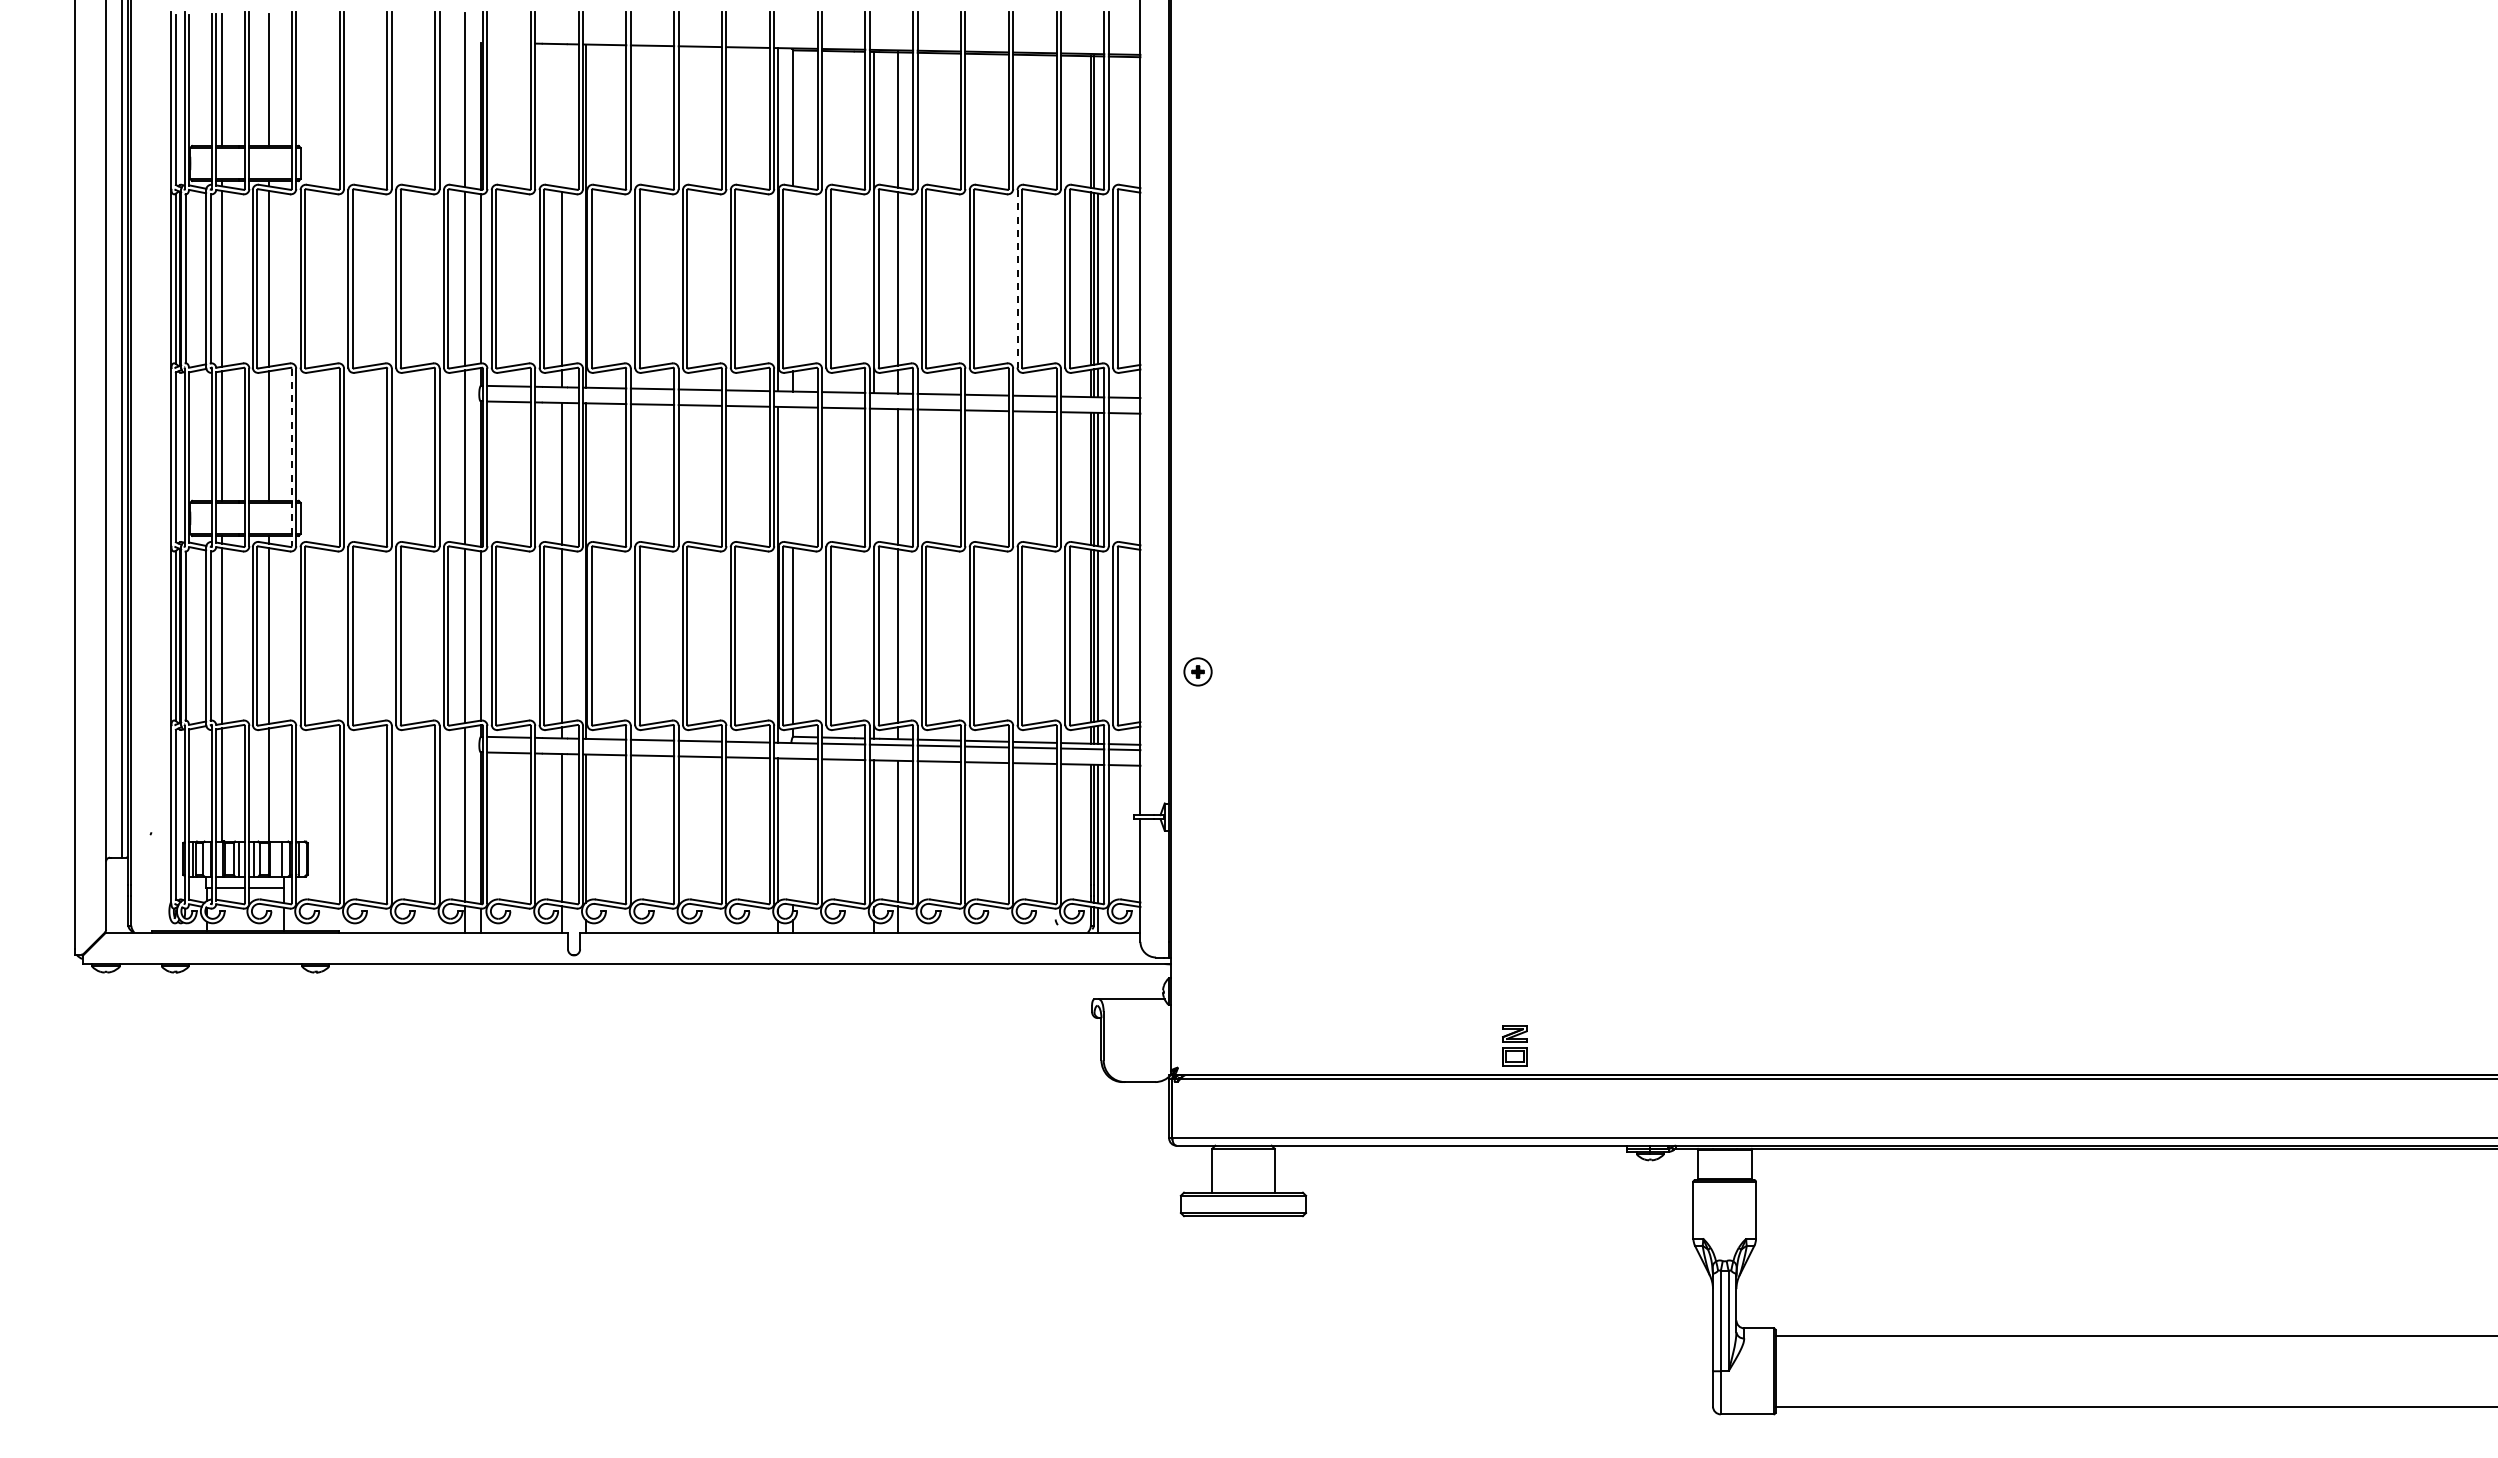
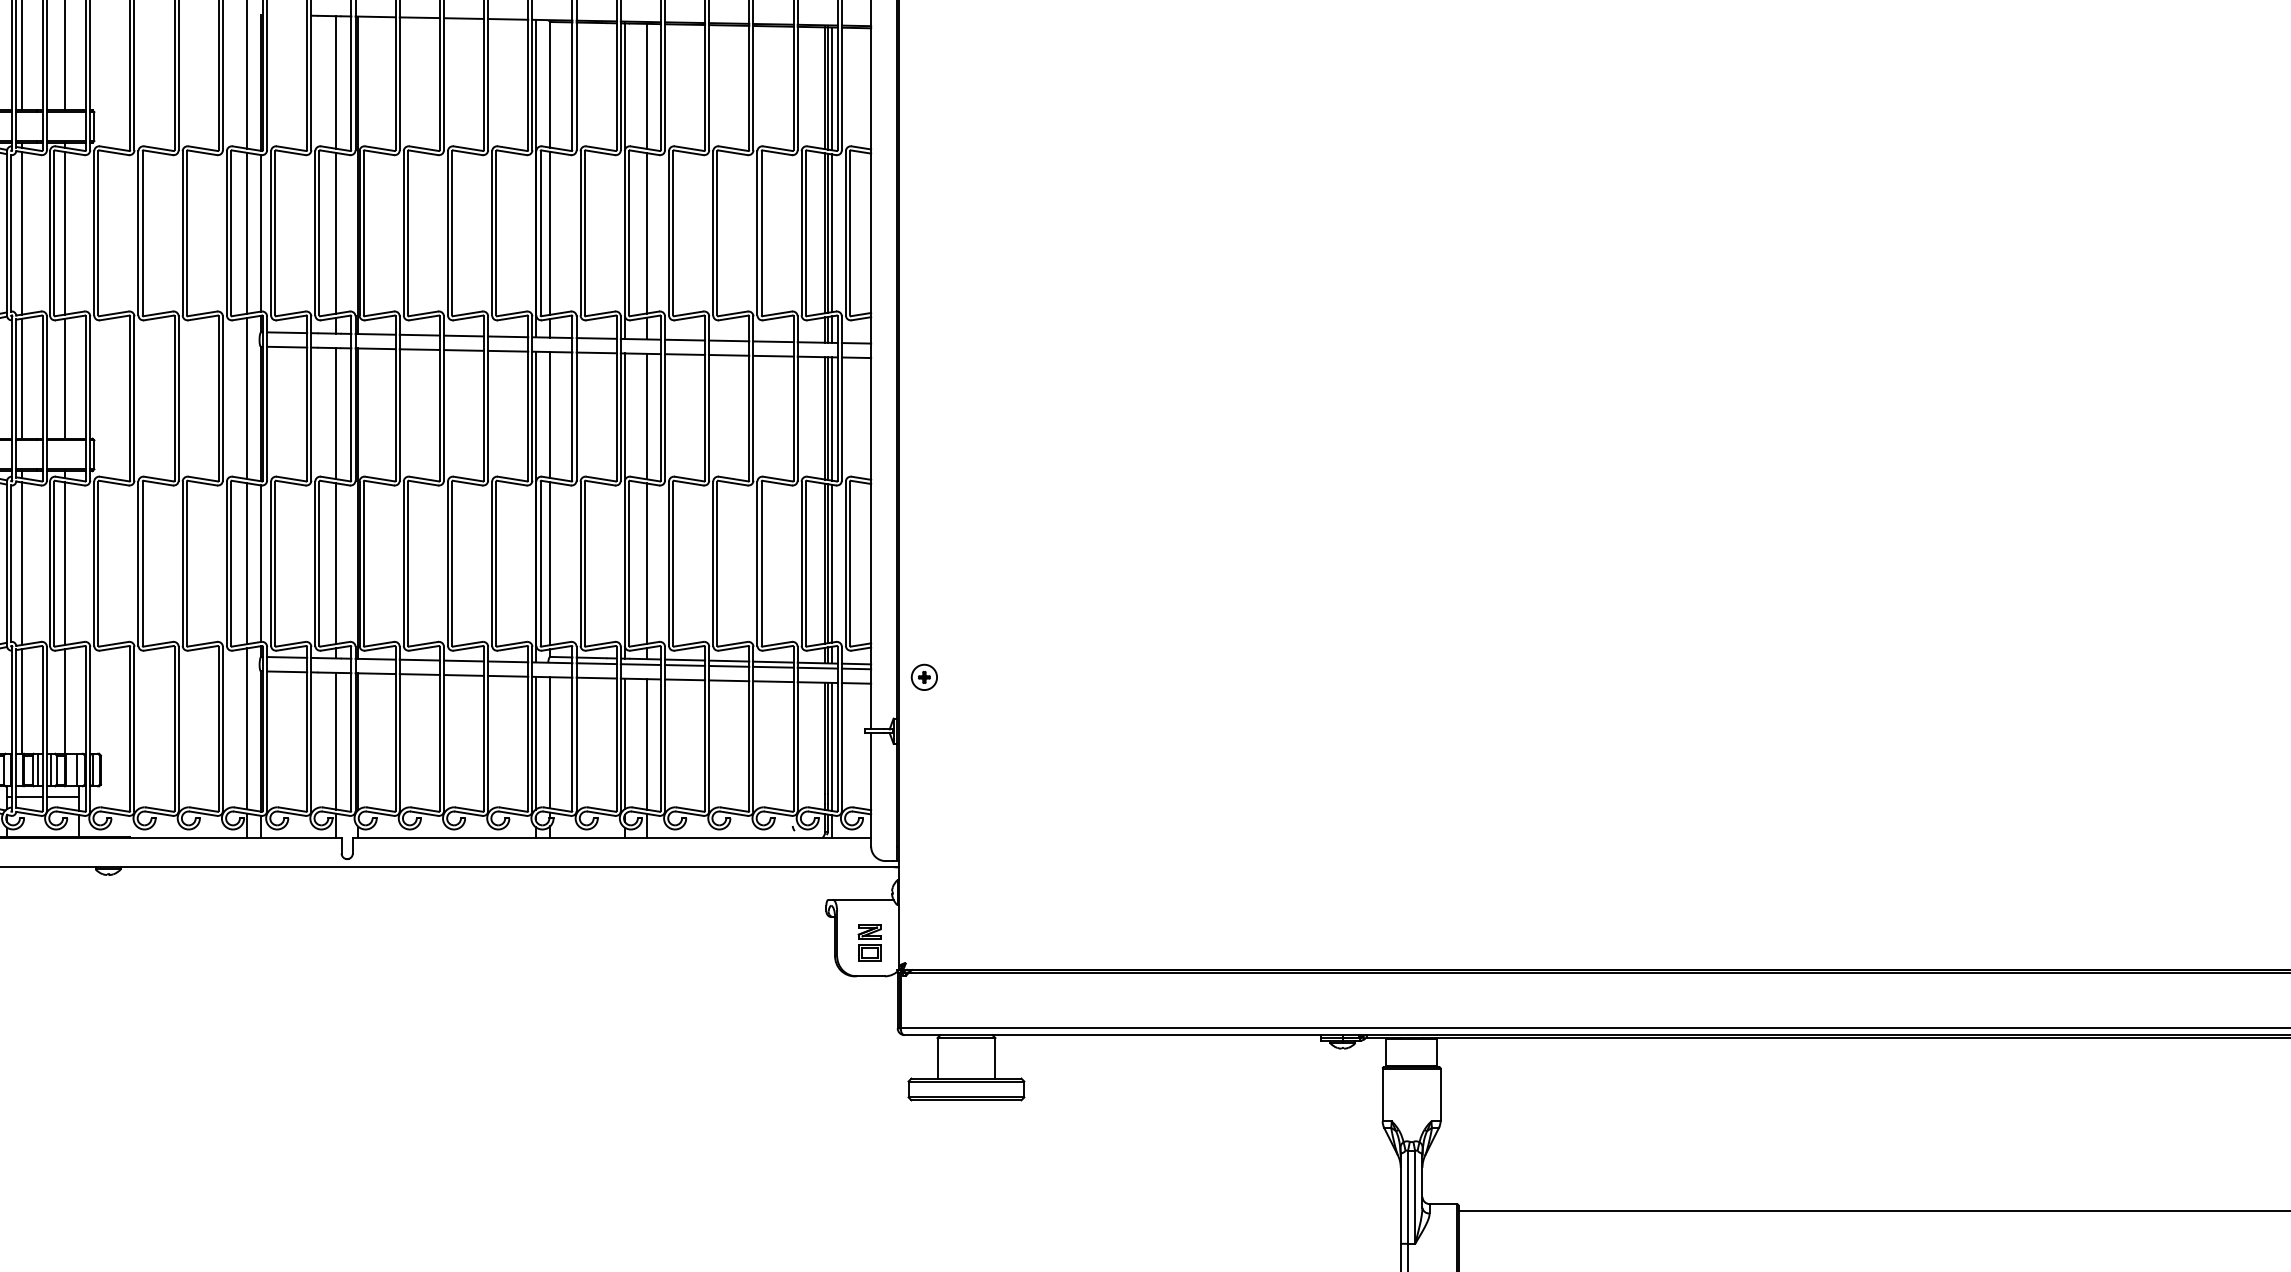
line: (562, 115) -> (336, 82), added
line: (1097, 122) -> (831, 88), added
line: (793, 278) -> (550, 233), added
line: (1017, 278) -> (757, 233), dashed -> solid
line: (291, 457) -> (85, 398), dashed -> solid
line: (793, 475) -> (550, 415), added
line: (874, 476) -> (625, 416), added
part: (1197, 671) -> (923, 677), moved
line: (793, 829) -> (550, 742), added
part: (1514, 1045) -> (869, 942), moved

